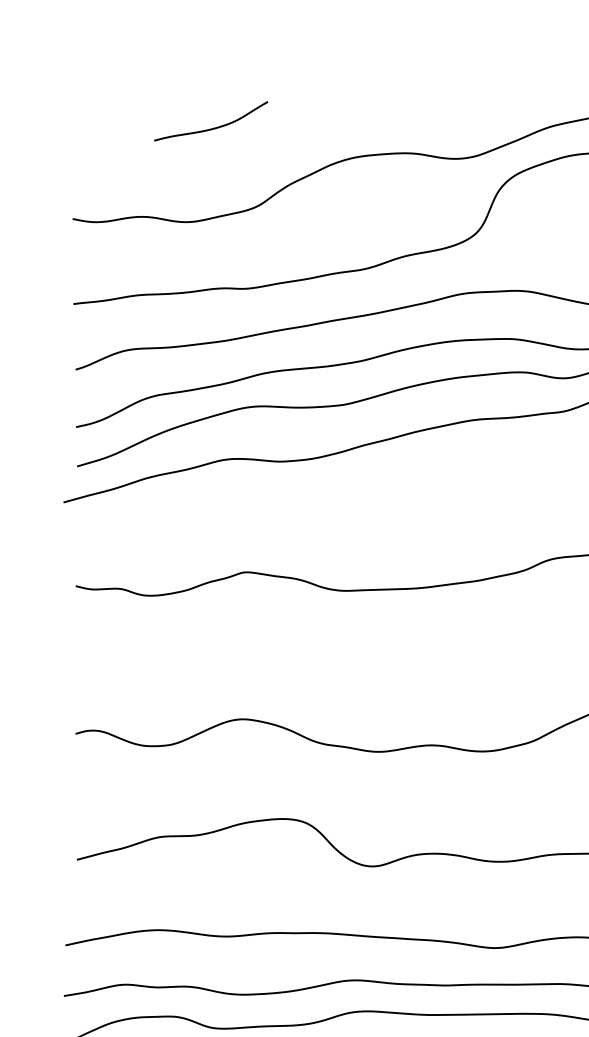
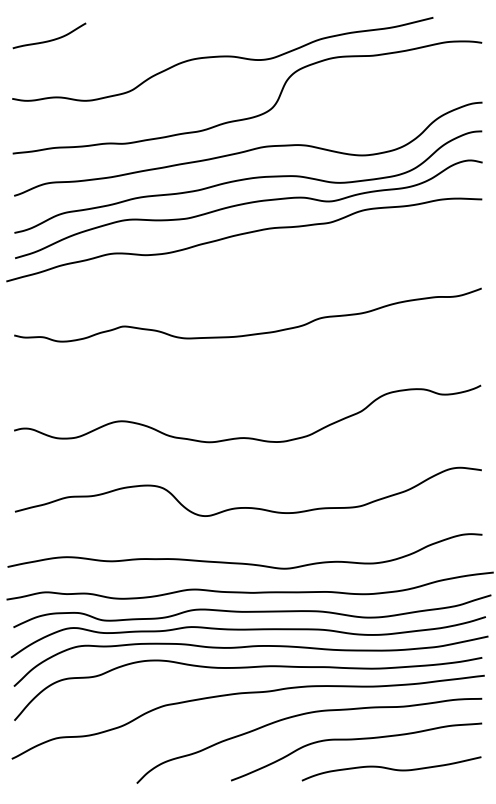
curve: (212, 127) -> (50, 39), moved

